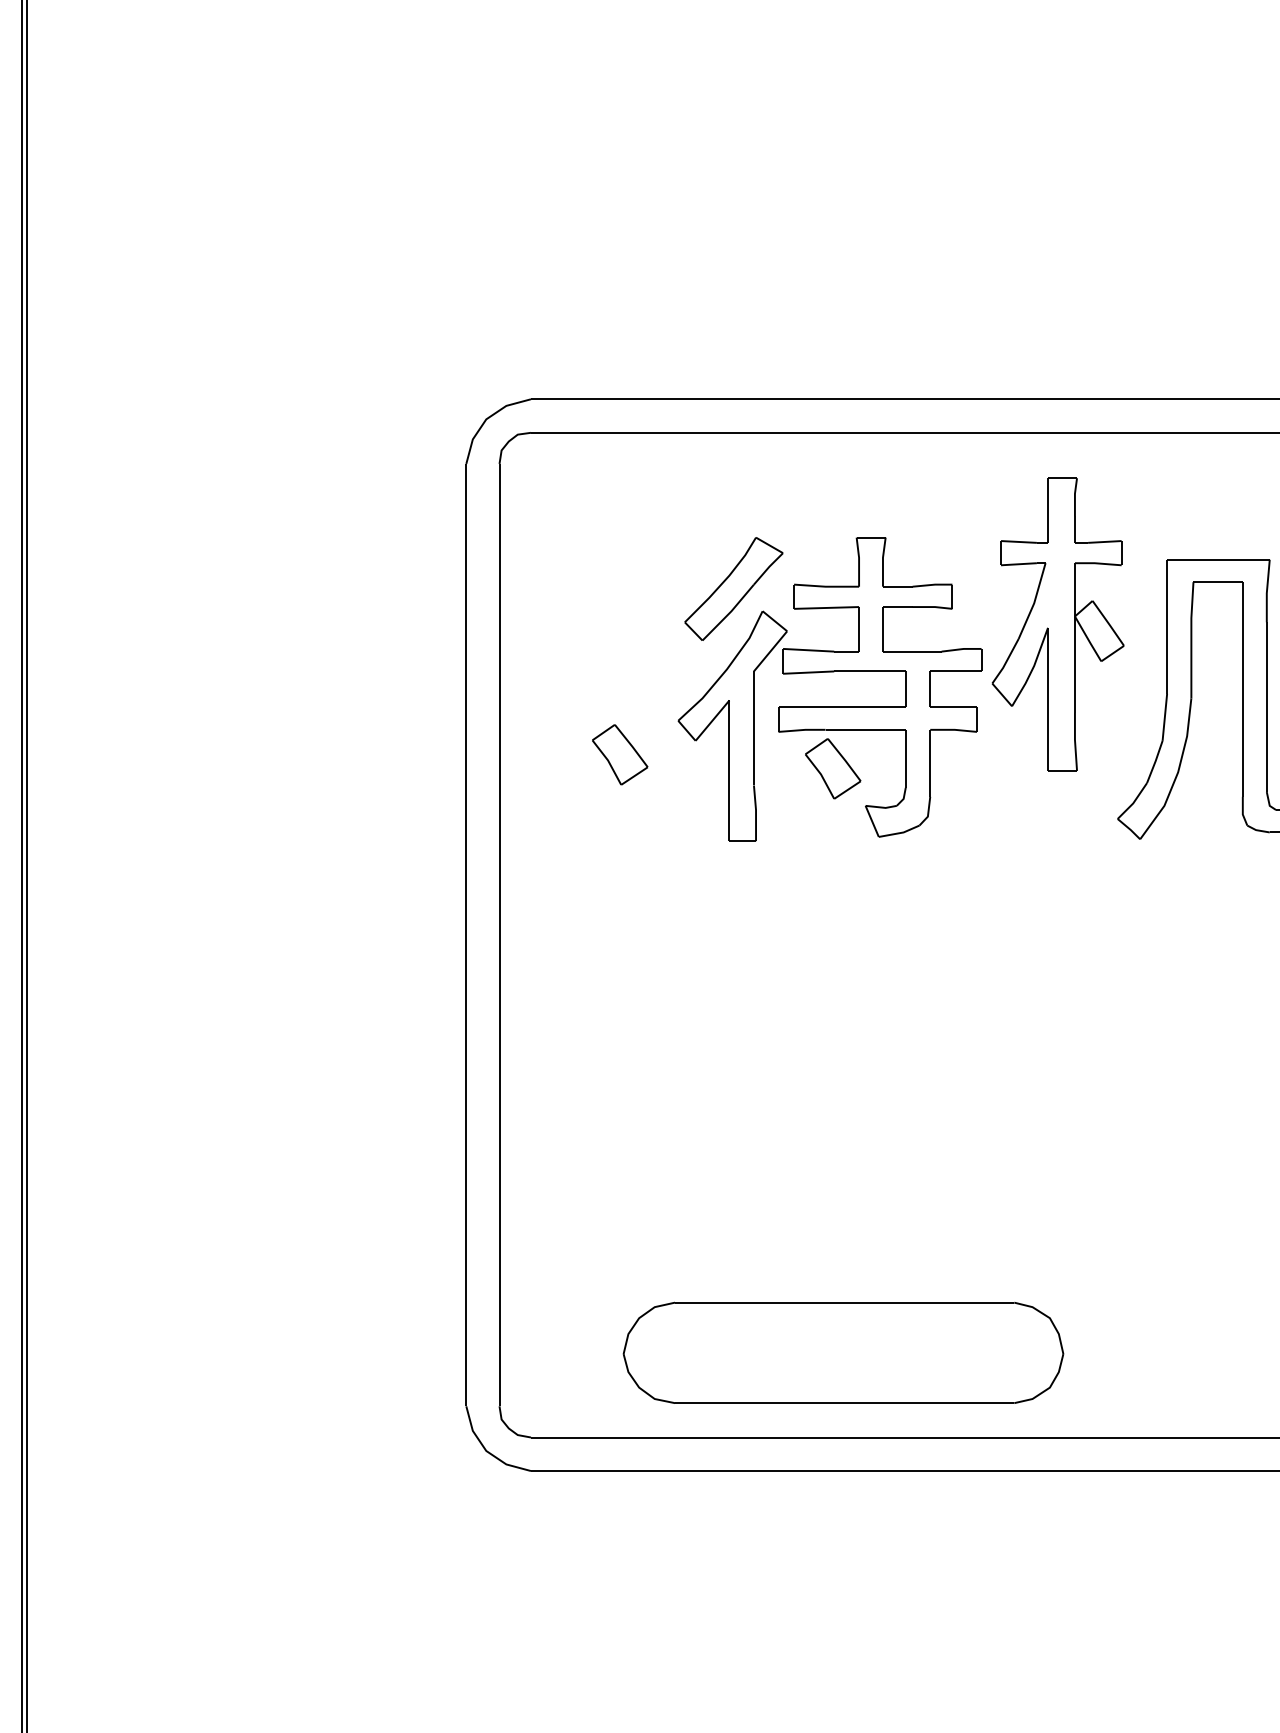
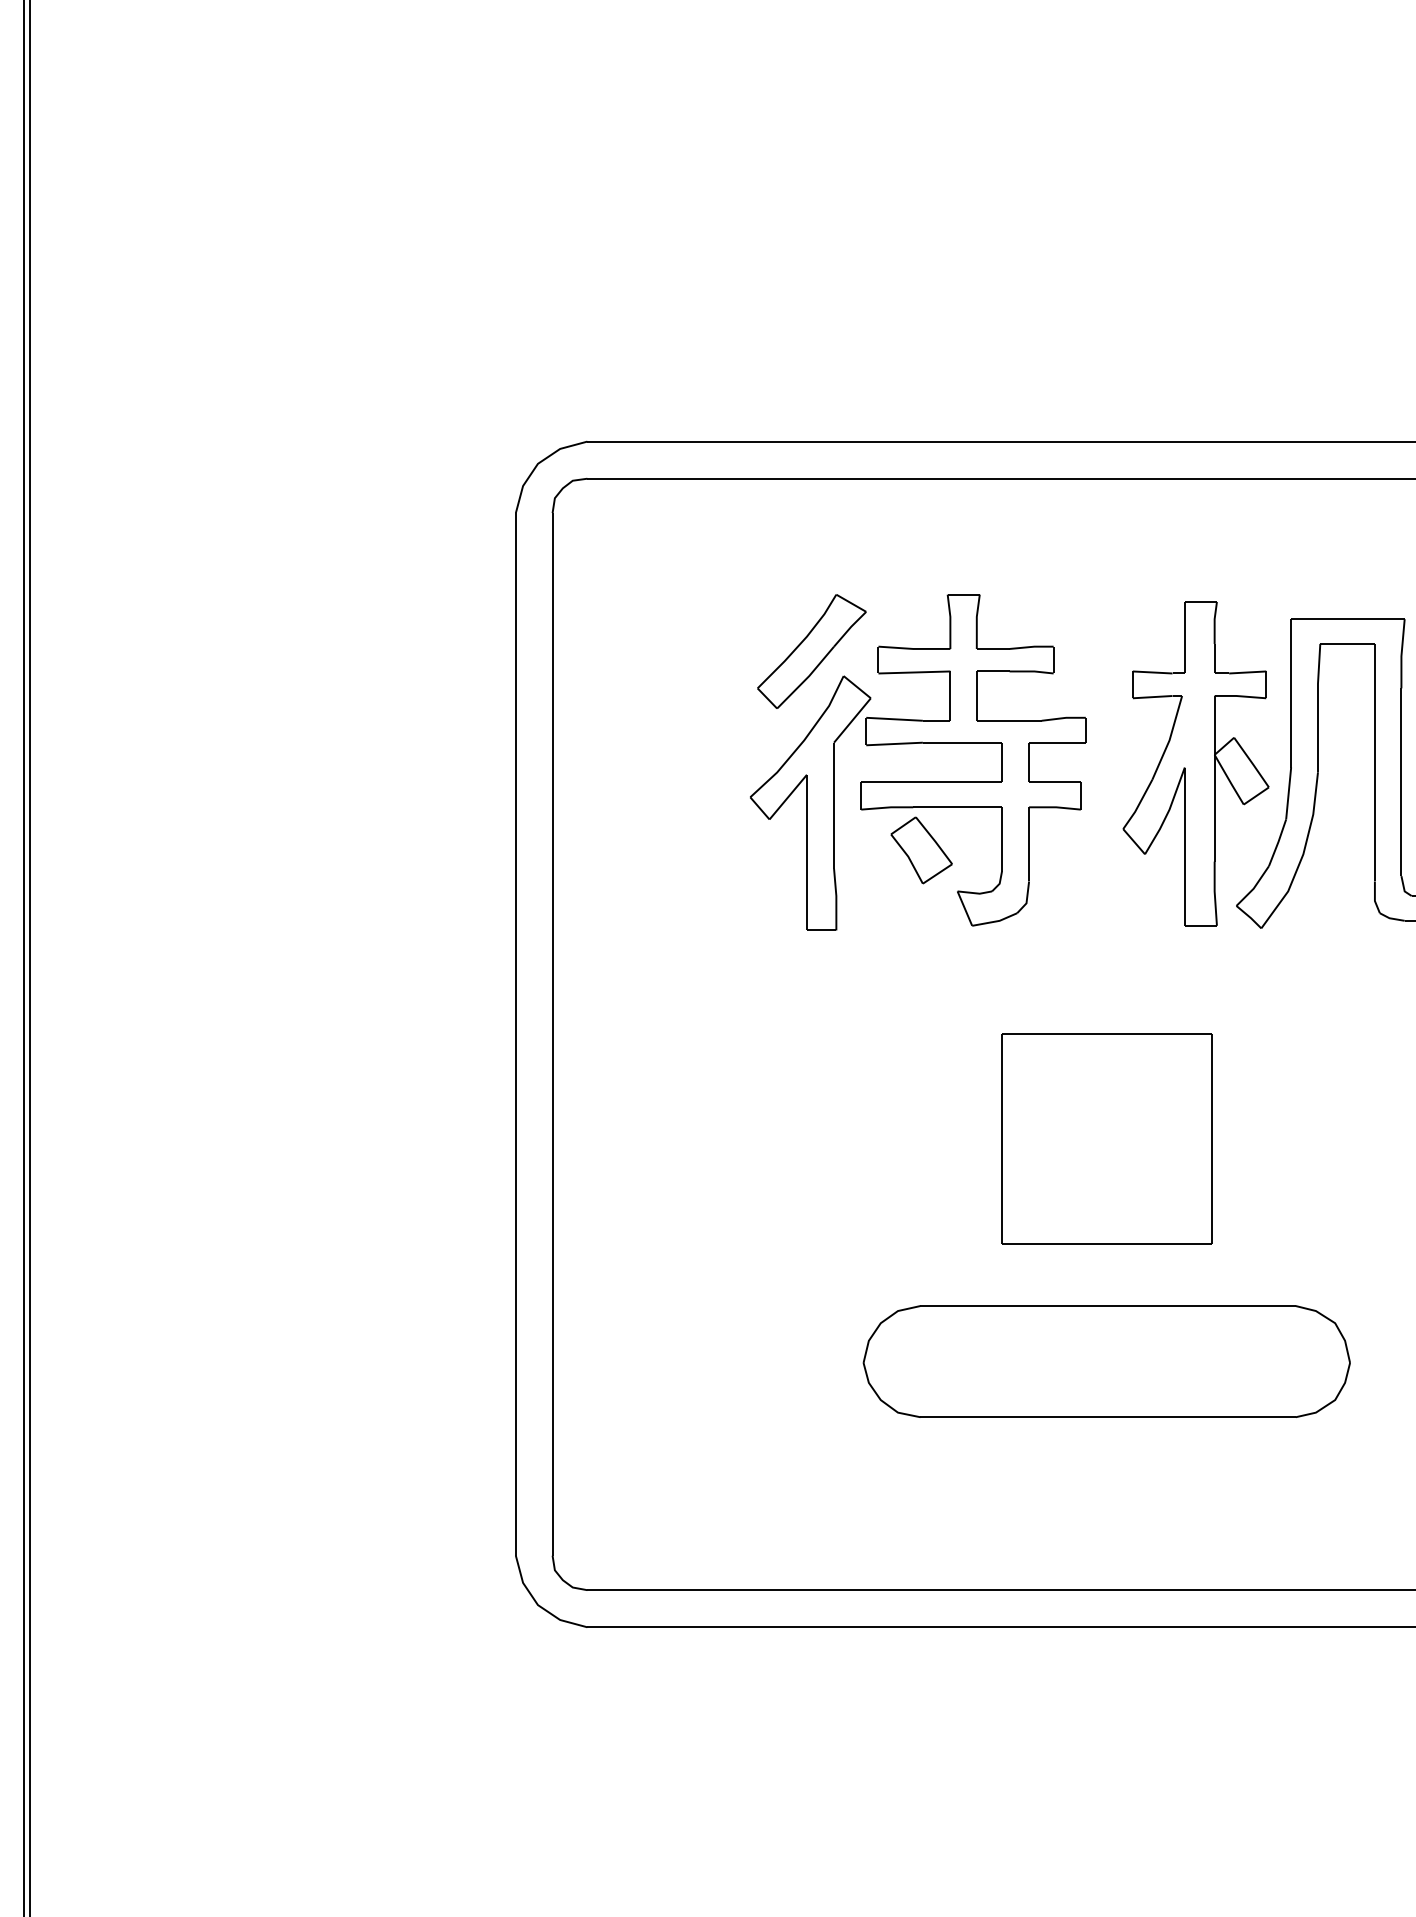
part: (1057, 624) -> (1195, 763), moved
part: (620, 754) -> (686, 834), removed
part: (1000, 1029) -> (1106, 1138), added
part: (843, 1352) -> (1106, 1361), moved

